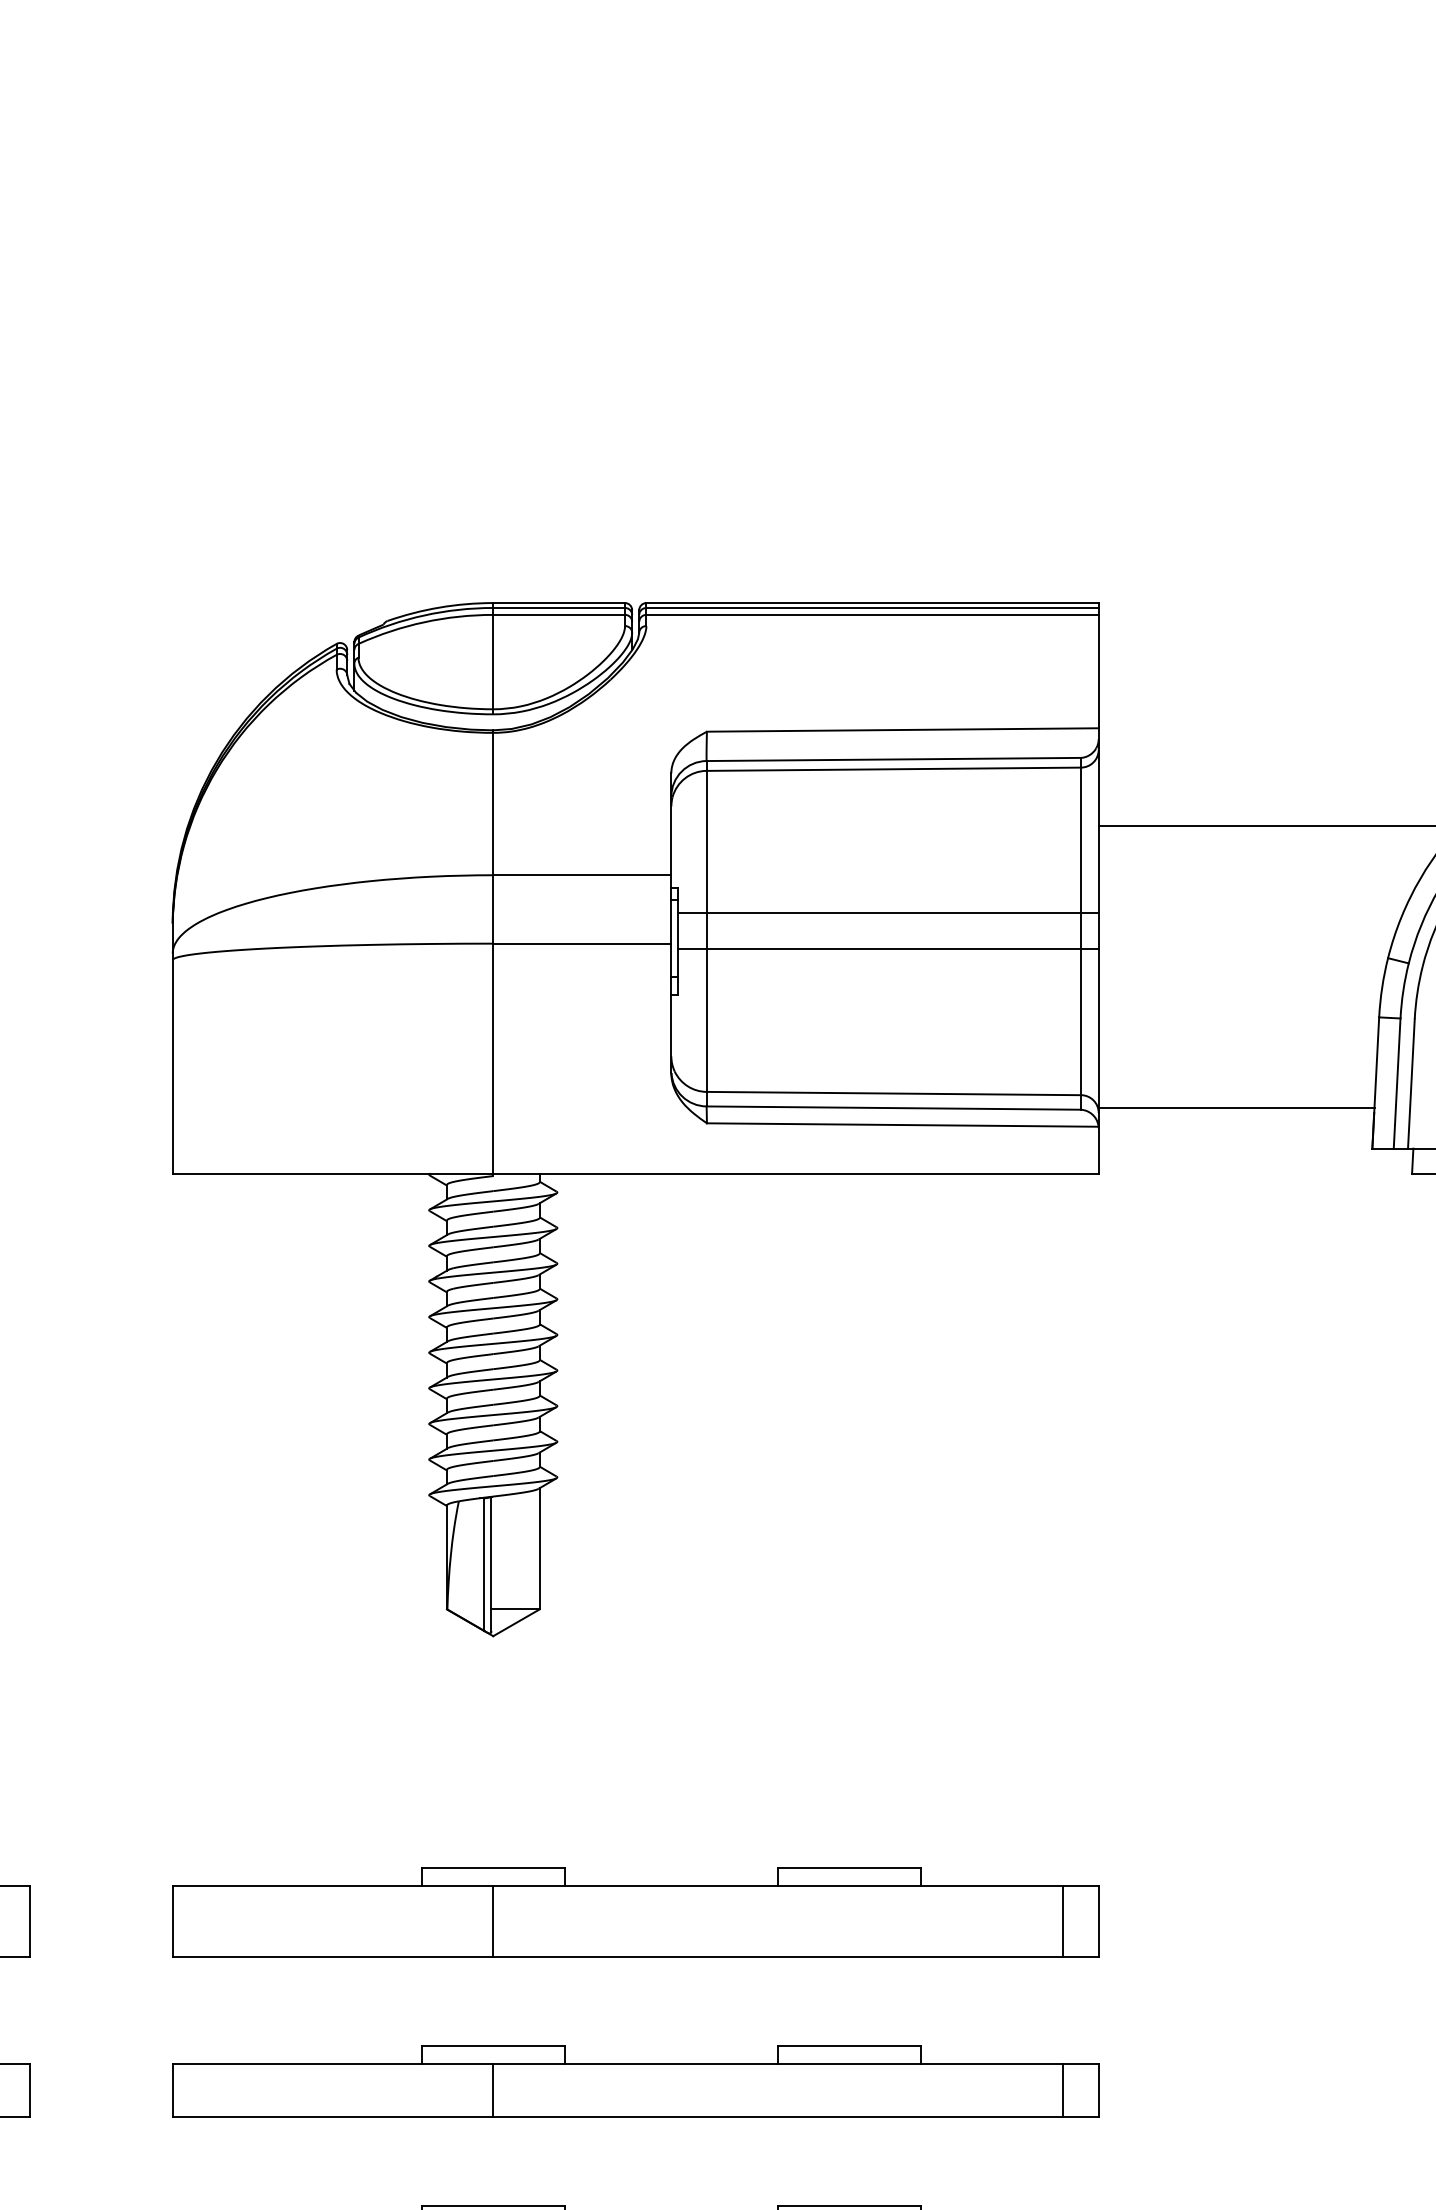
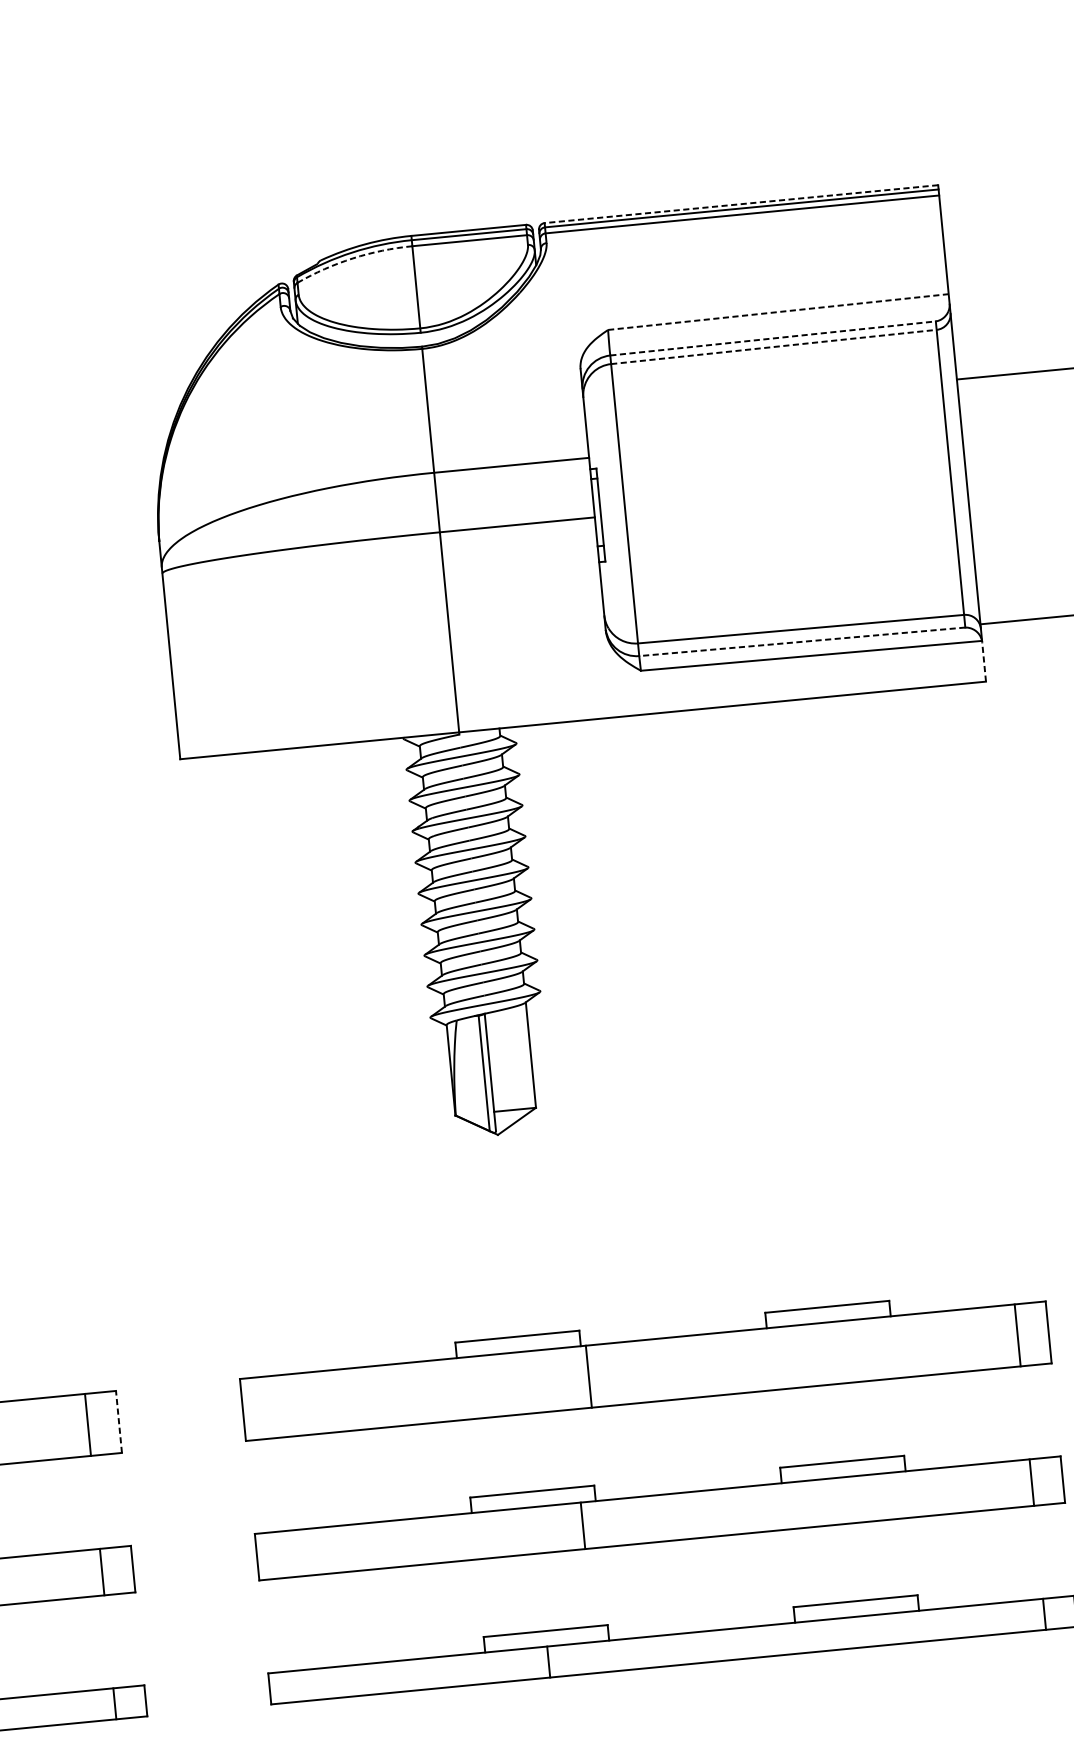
line: (872, 603) -> (741, 204), solid -> dashed
arc: (424, 622) -> (353, 258), solid -> dashed
line: (902, 729) -> (778, 311), solid -> dashed
line: (894, 759) -> (773, 338), solid -> dashed
line: (894, 769) -> (774, 347), solid -> dashed
line: (888, 913) -> (781, 472), removed
line: (888, 949) -> (784, 504), removed
line: (893, 1108) -> (802, 642), solid -> dashed
line: (1098, 1151) -> (983, 662), solid -> dashed
line: (30, 1921) -> (119, 1421), solid -> dashed
line: (493, 1921) -> (589, 1376), moved
line: (493, 2090) -> (583, 1525), moved

